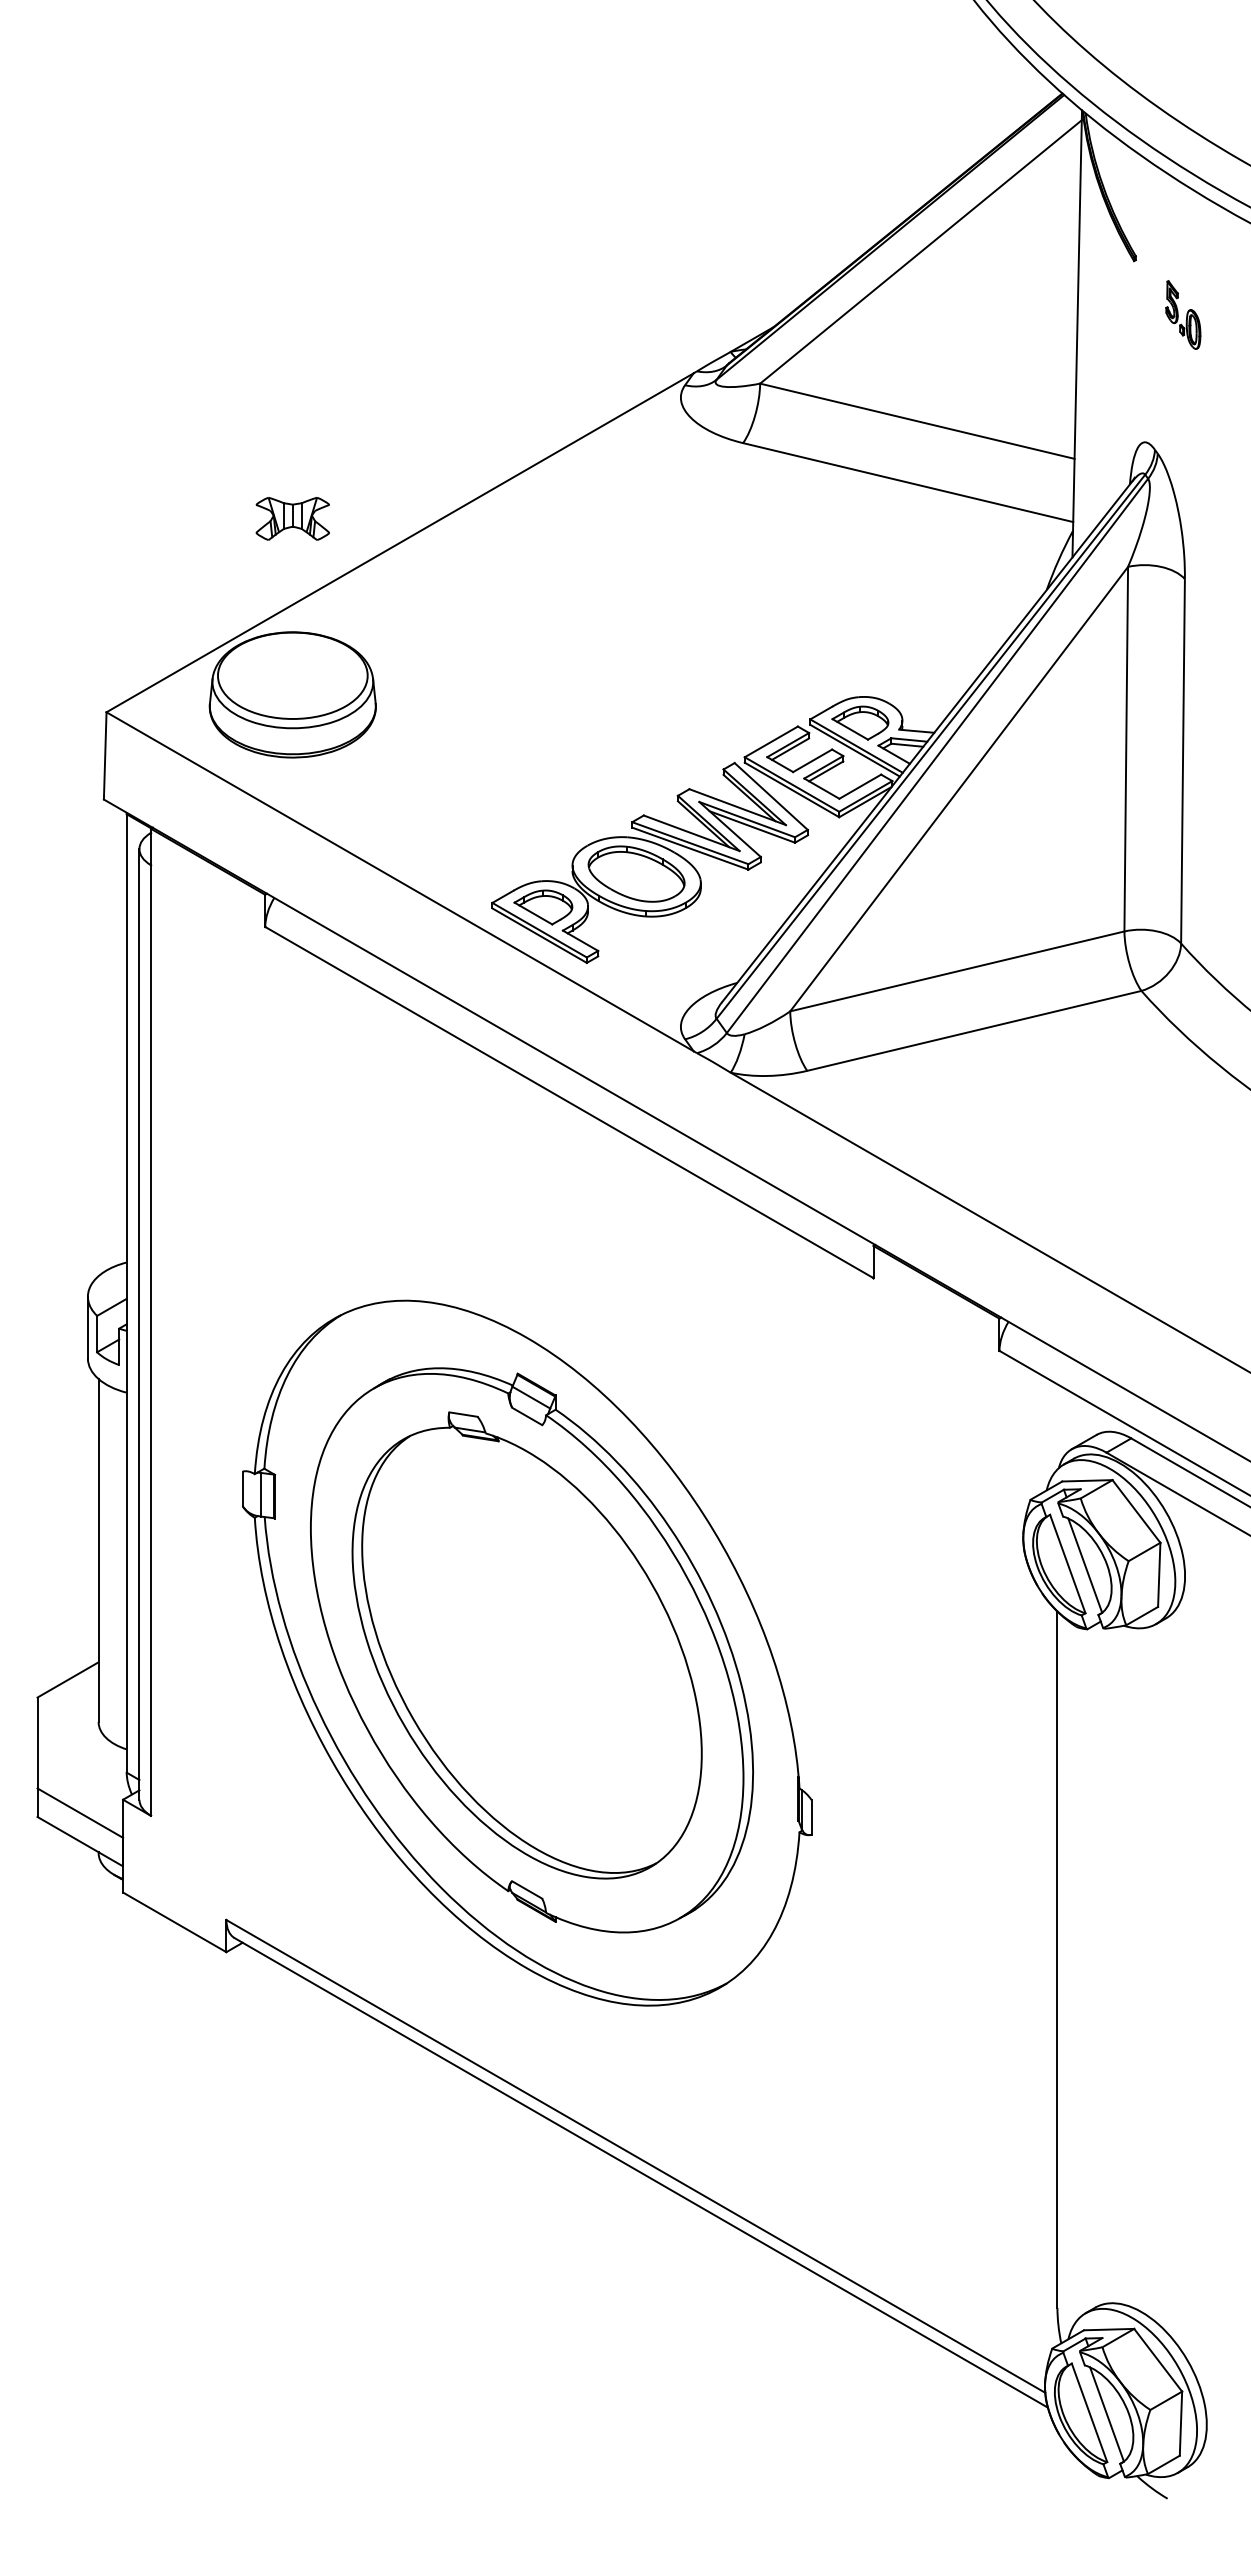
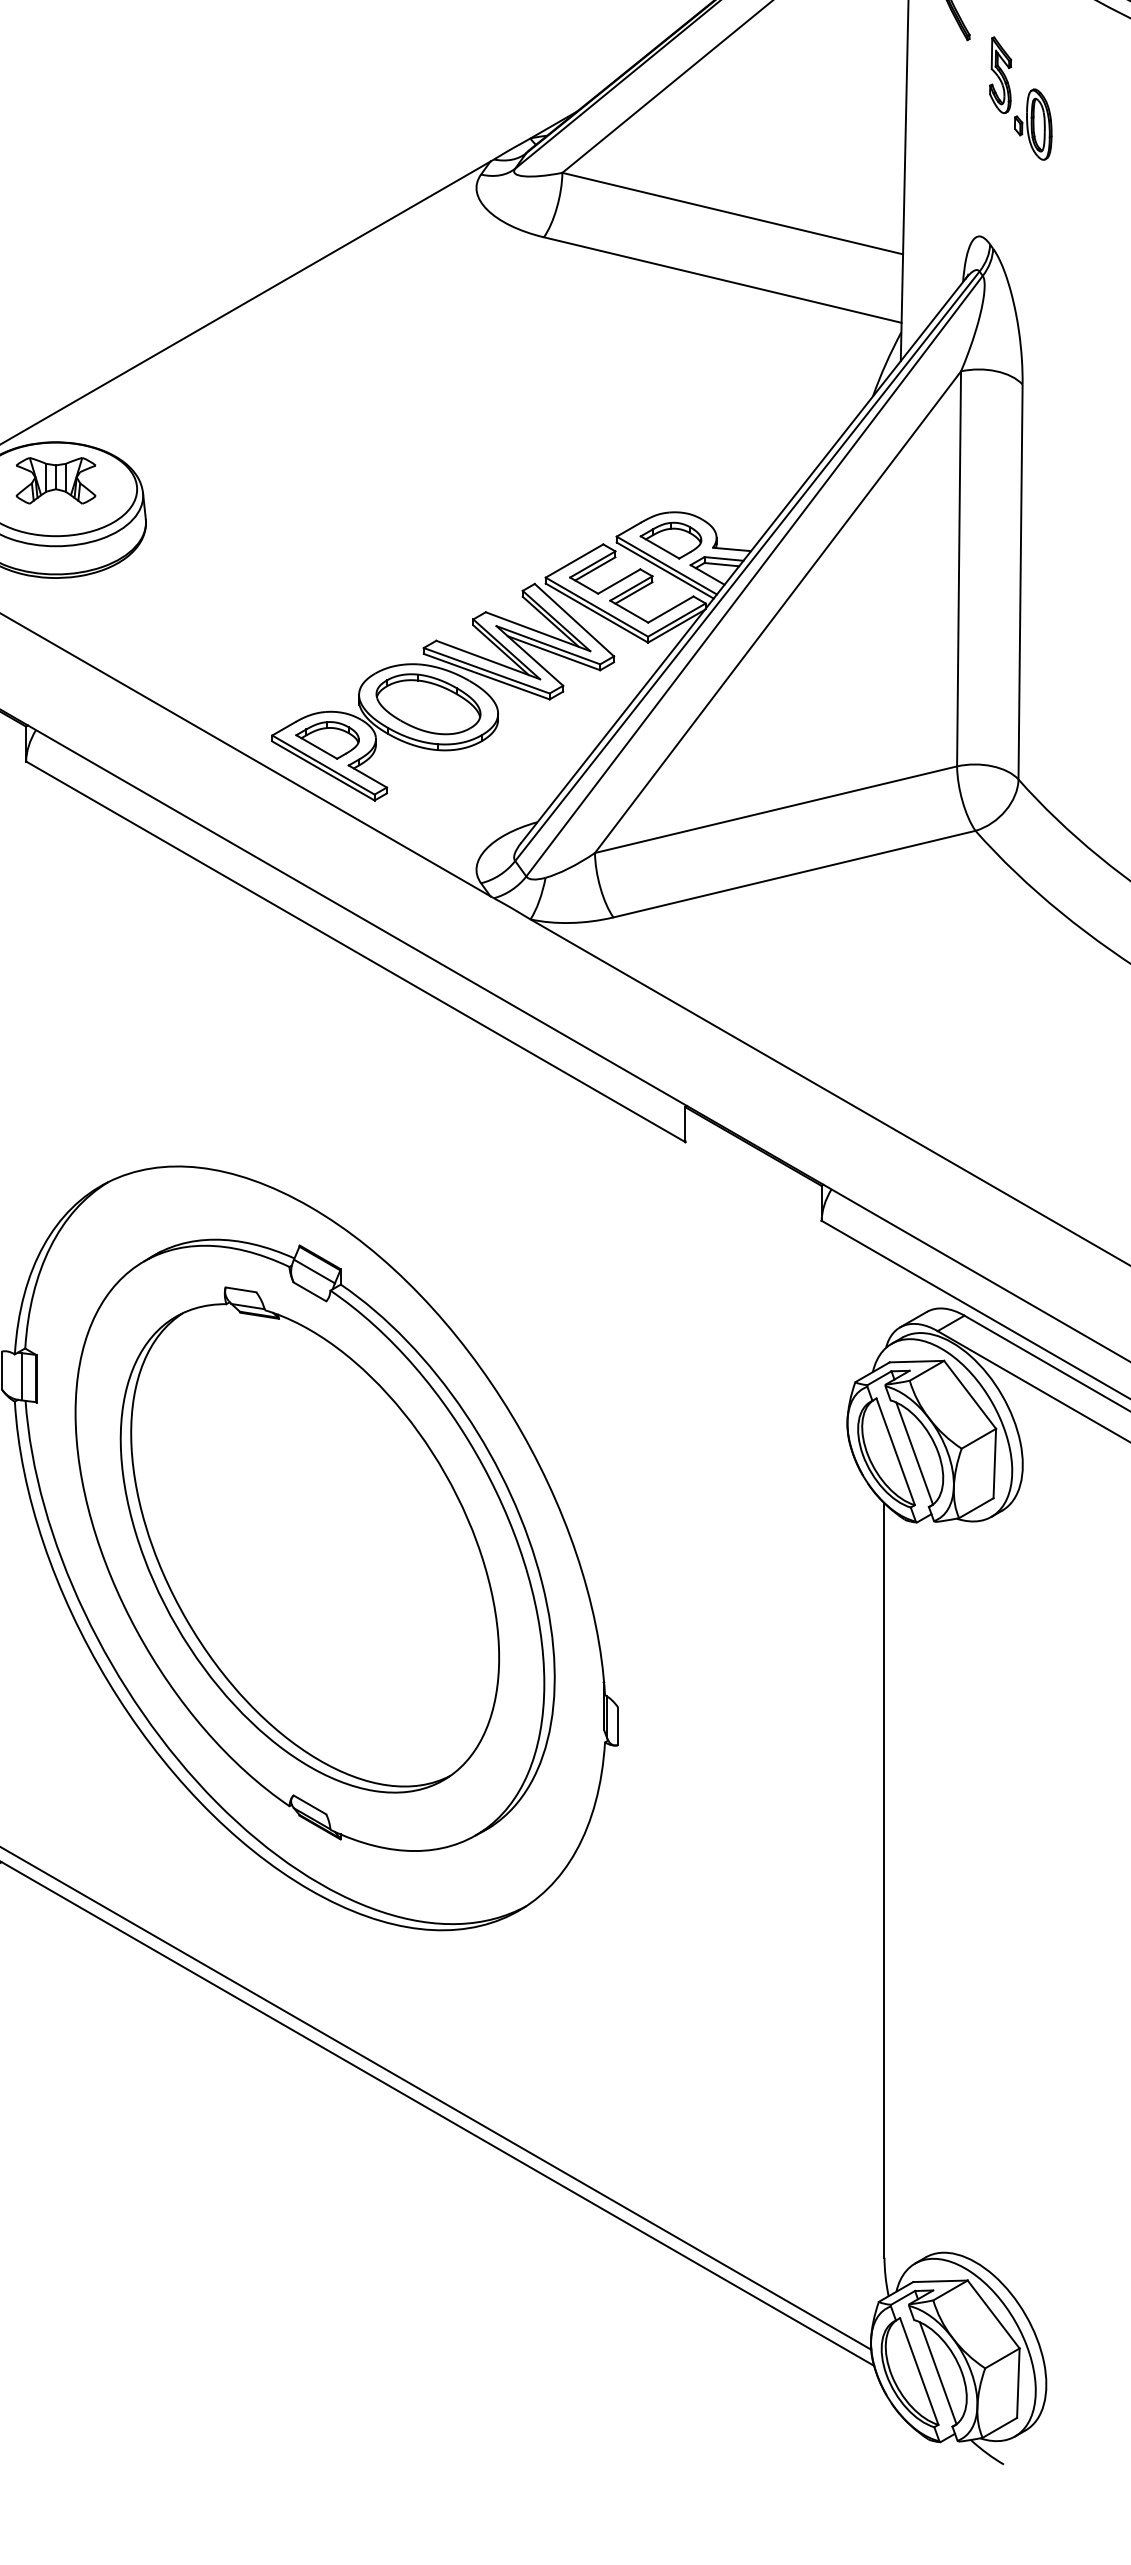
part: (1183, 314) -> (1021, 97), size x1.67
part: (292, 518) -> (55, 480), moved

